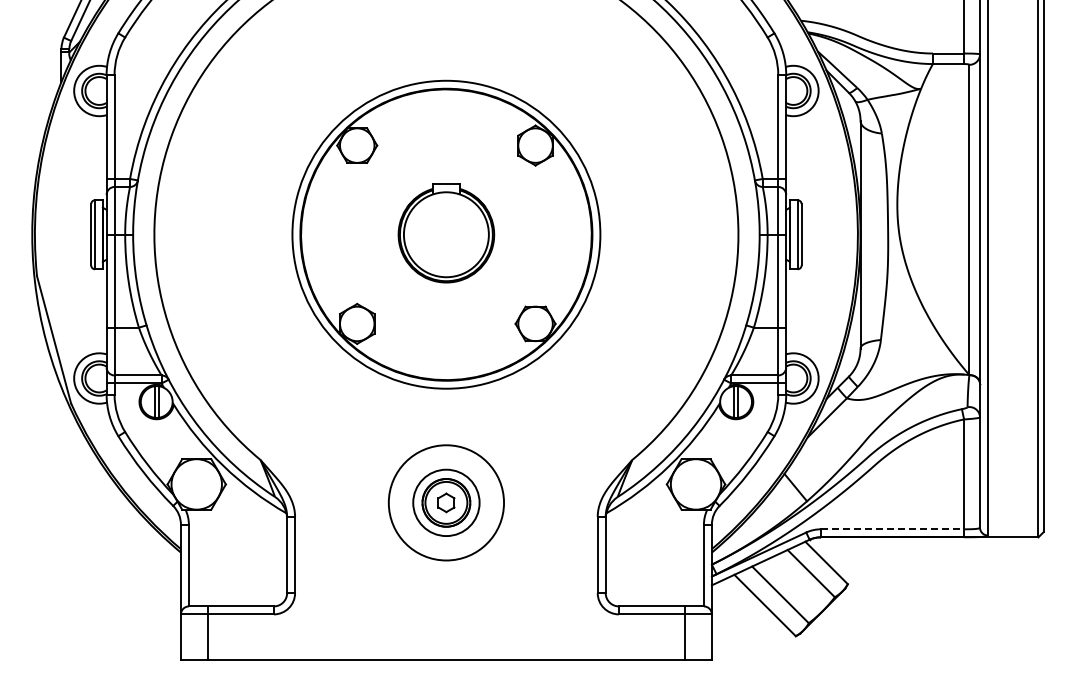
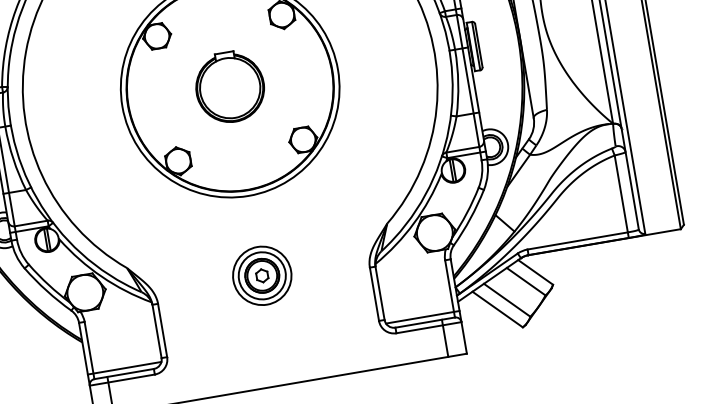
circle: (446, 502) -> (262, 275), size x0.71
line: (892, 529) -> (577, 241), dashed -> solid
line: (233, 598) -> (124, 368), added
line: (658, 598) -> (422, 317), added

